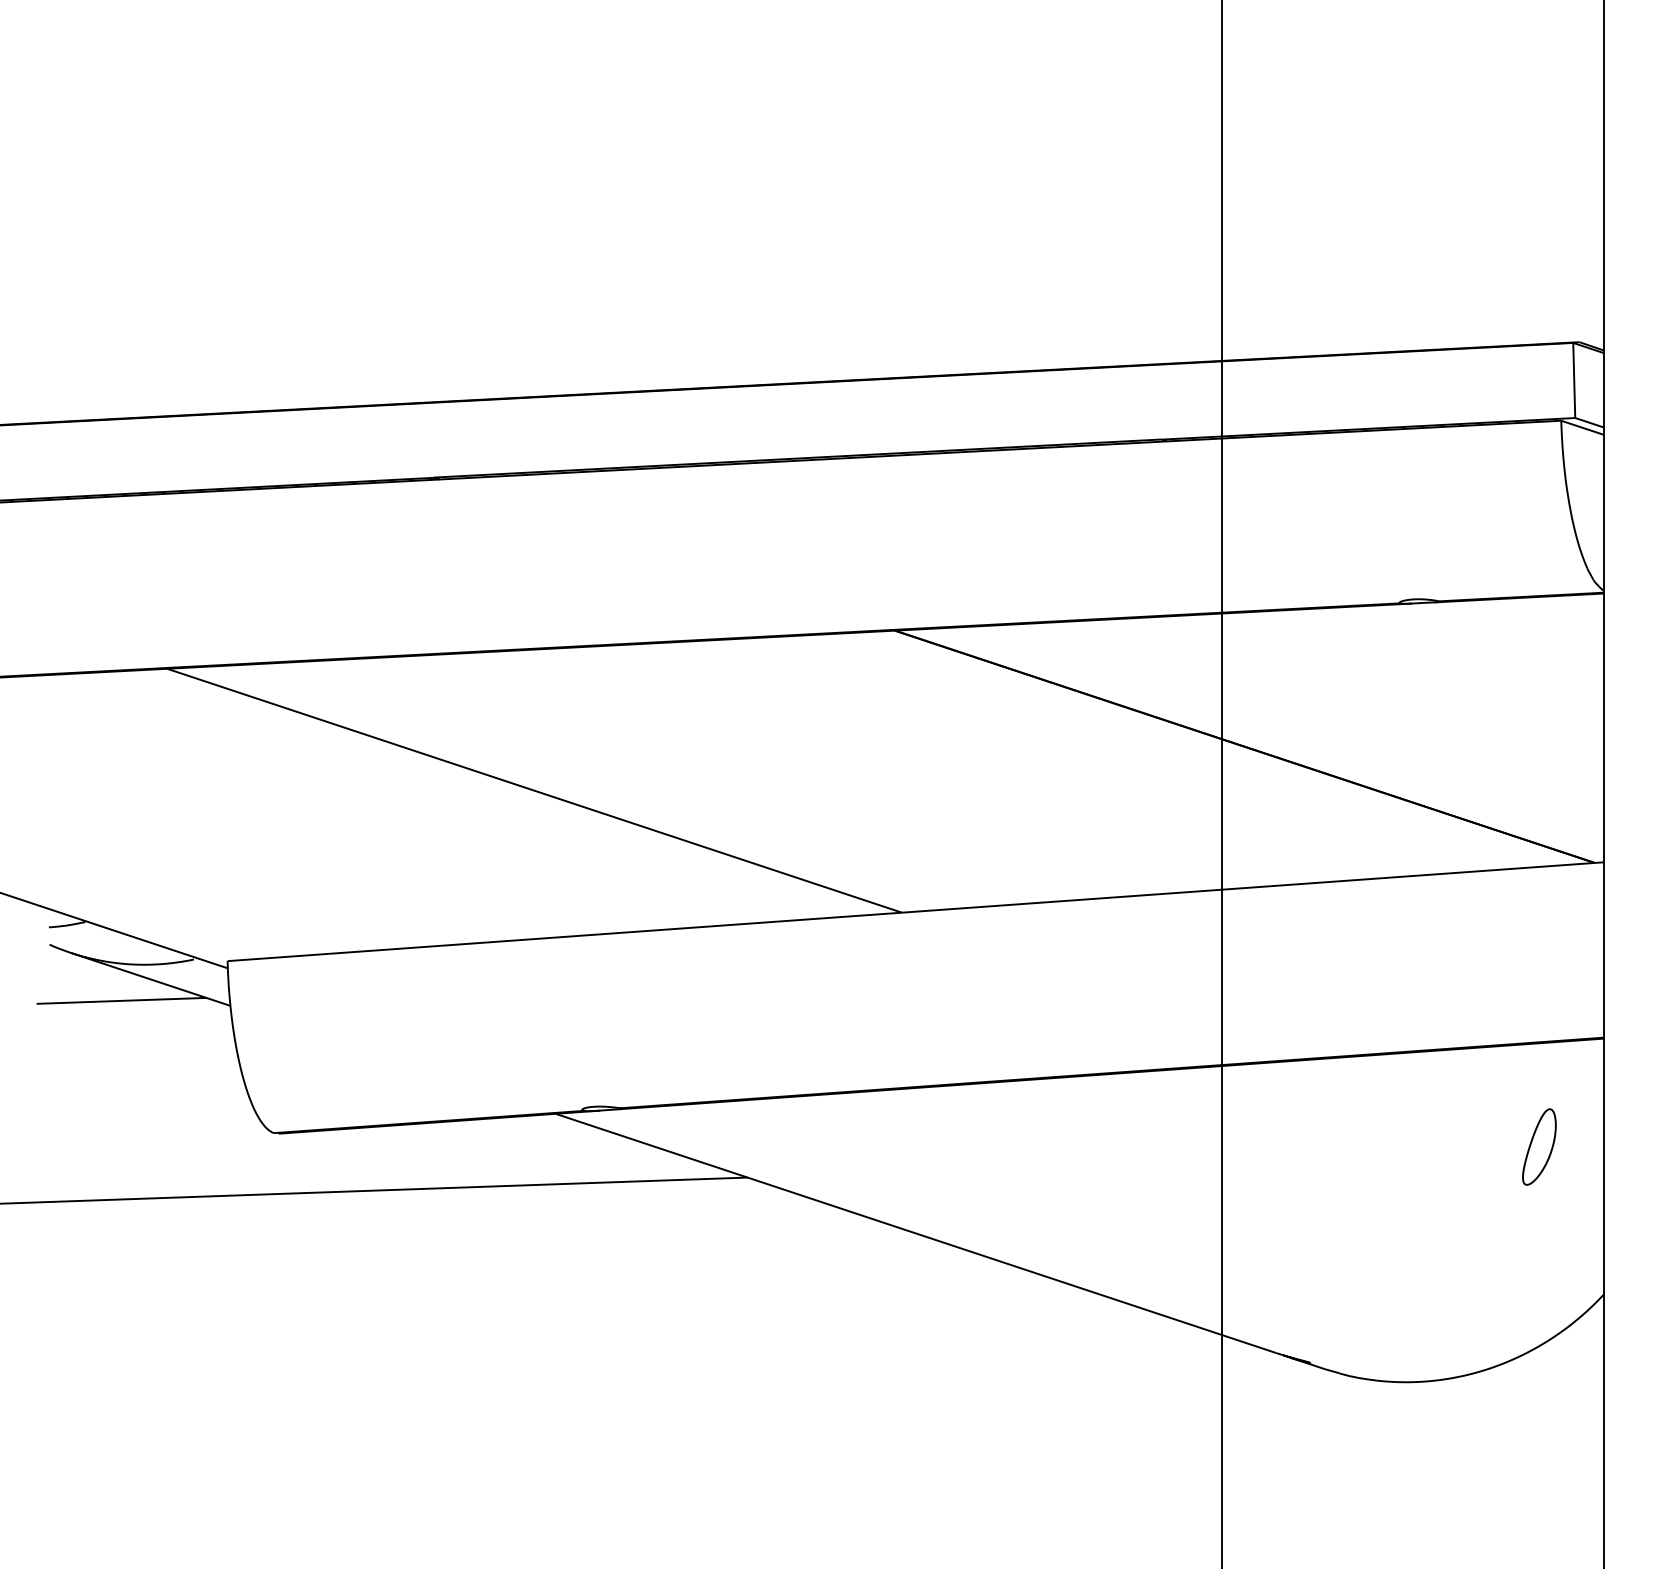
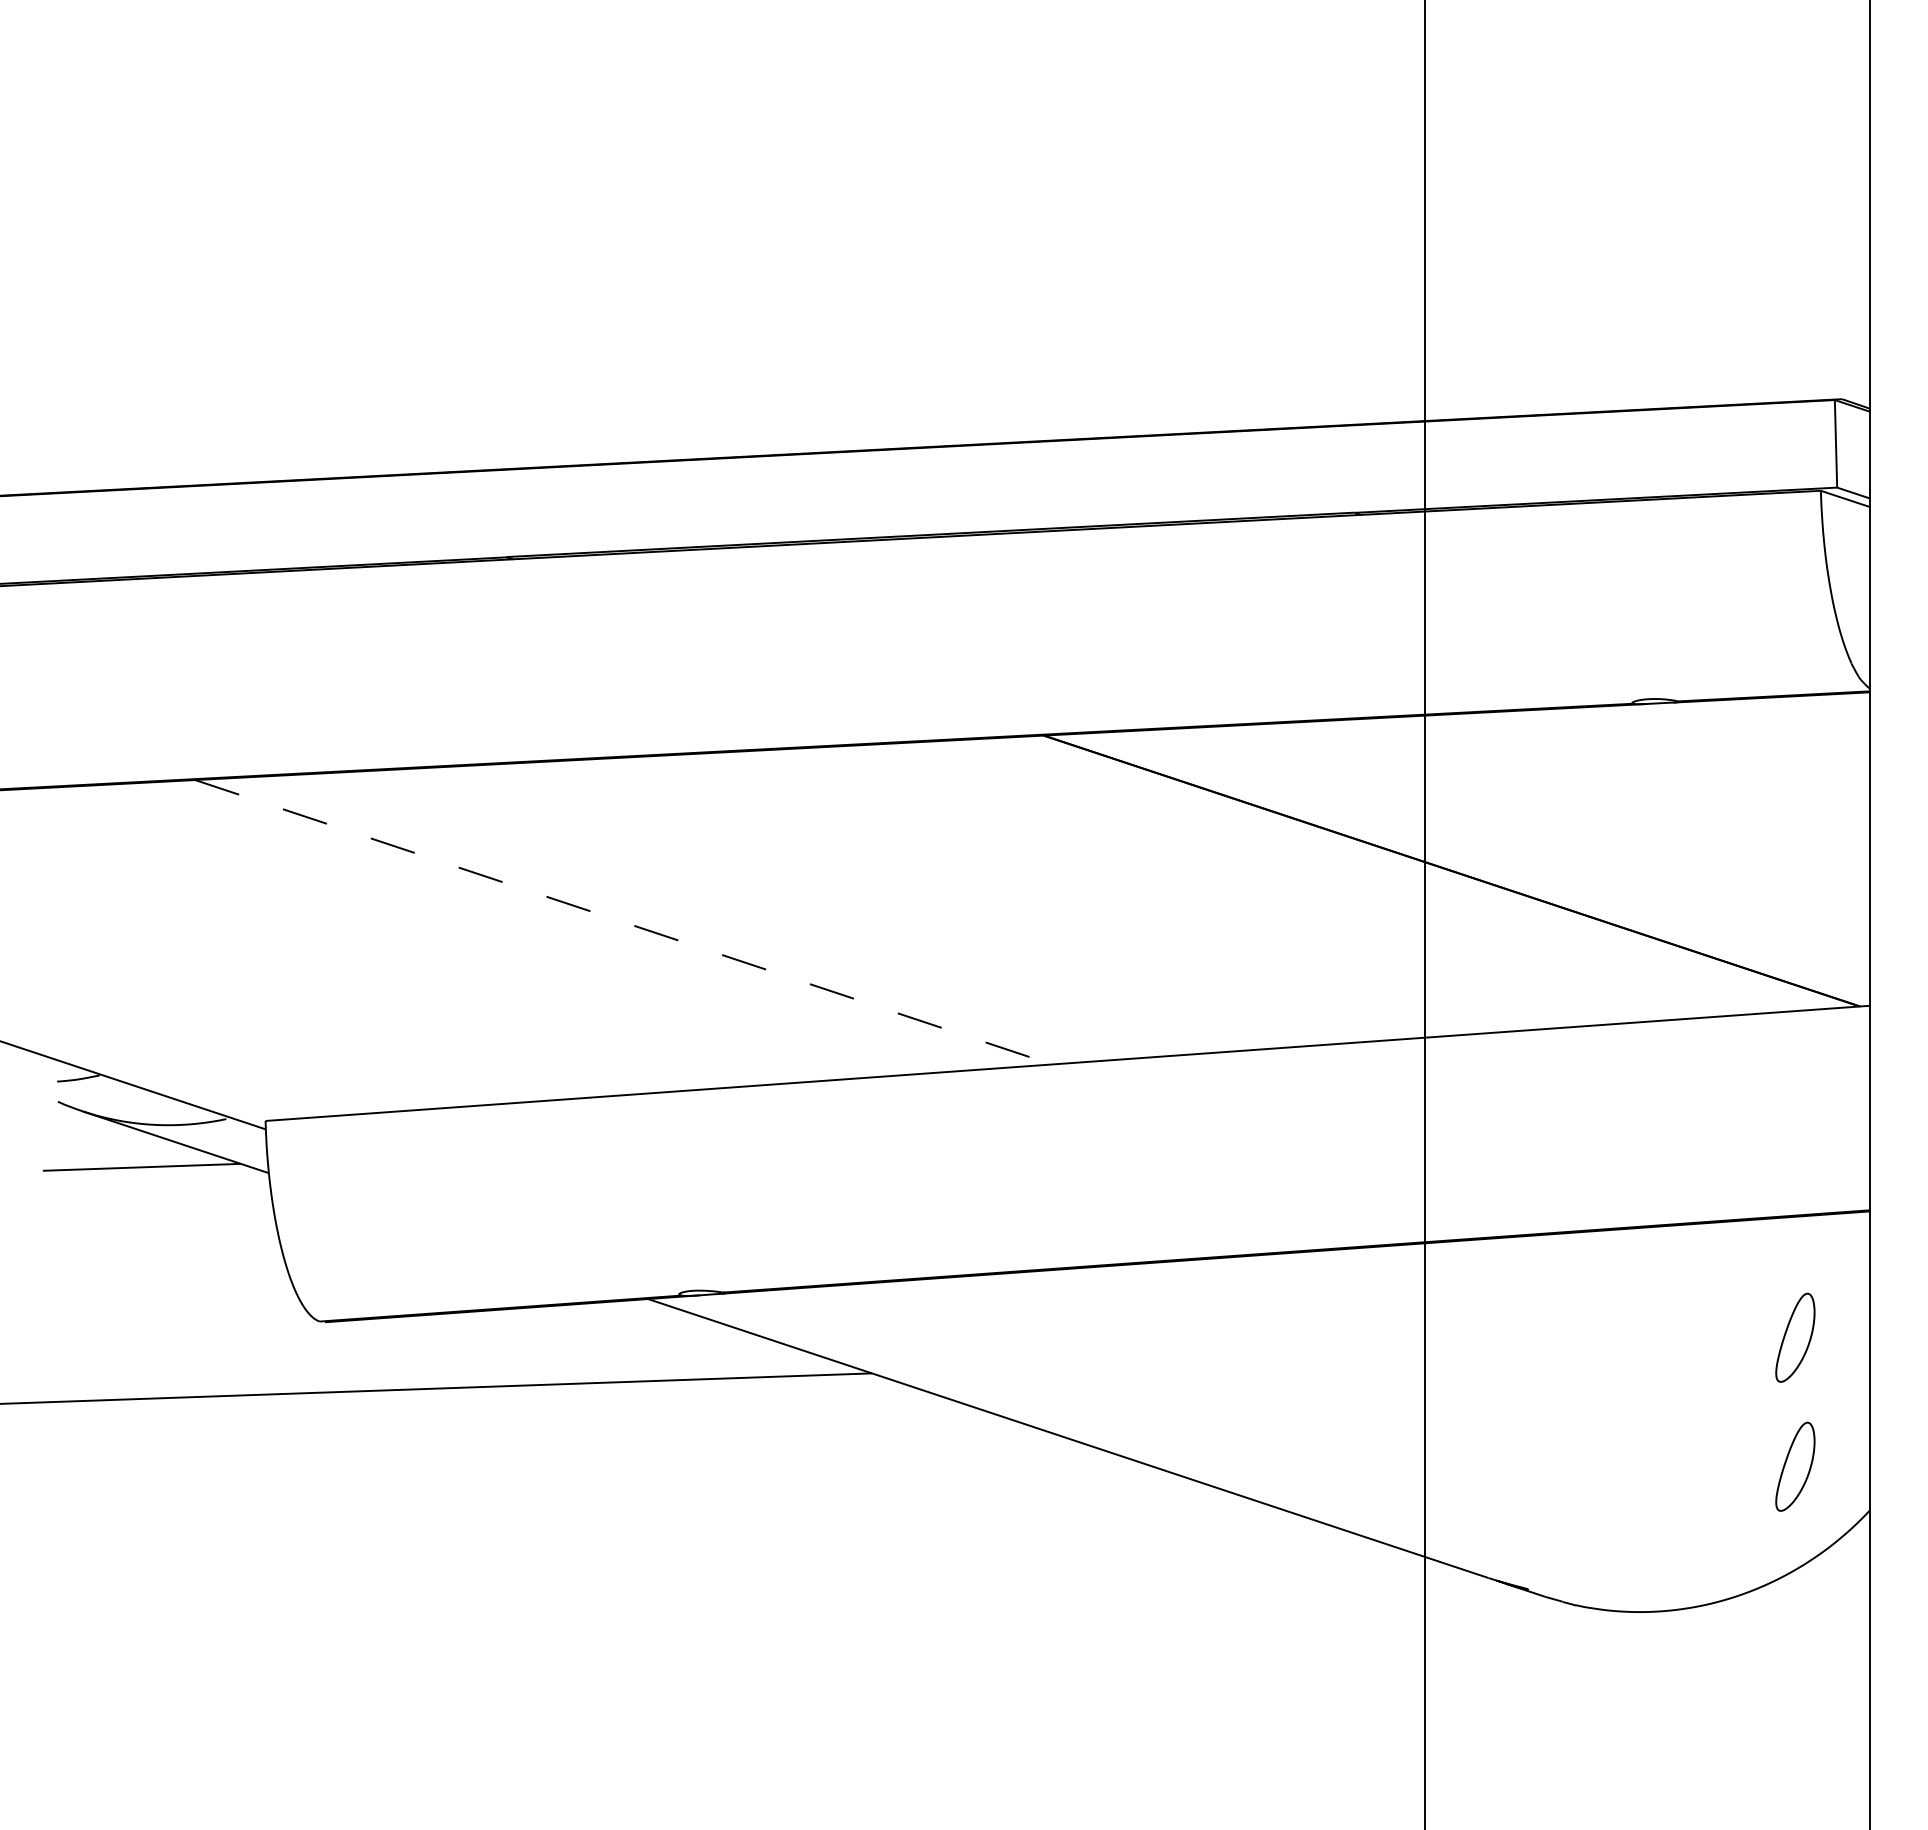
line: (535, 790) -> (624, 922), solid -> dashed
part: (1539, 1257) -> (1795, 1466), added

